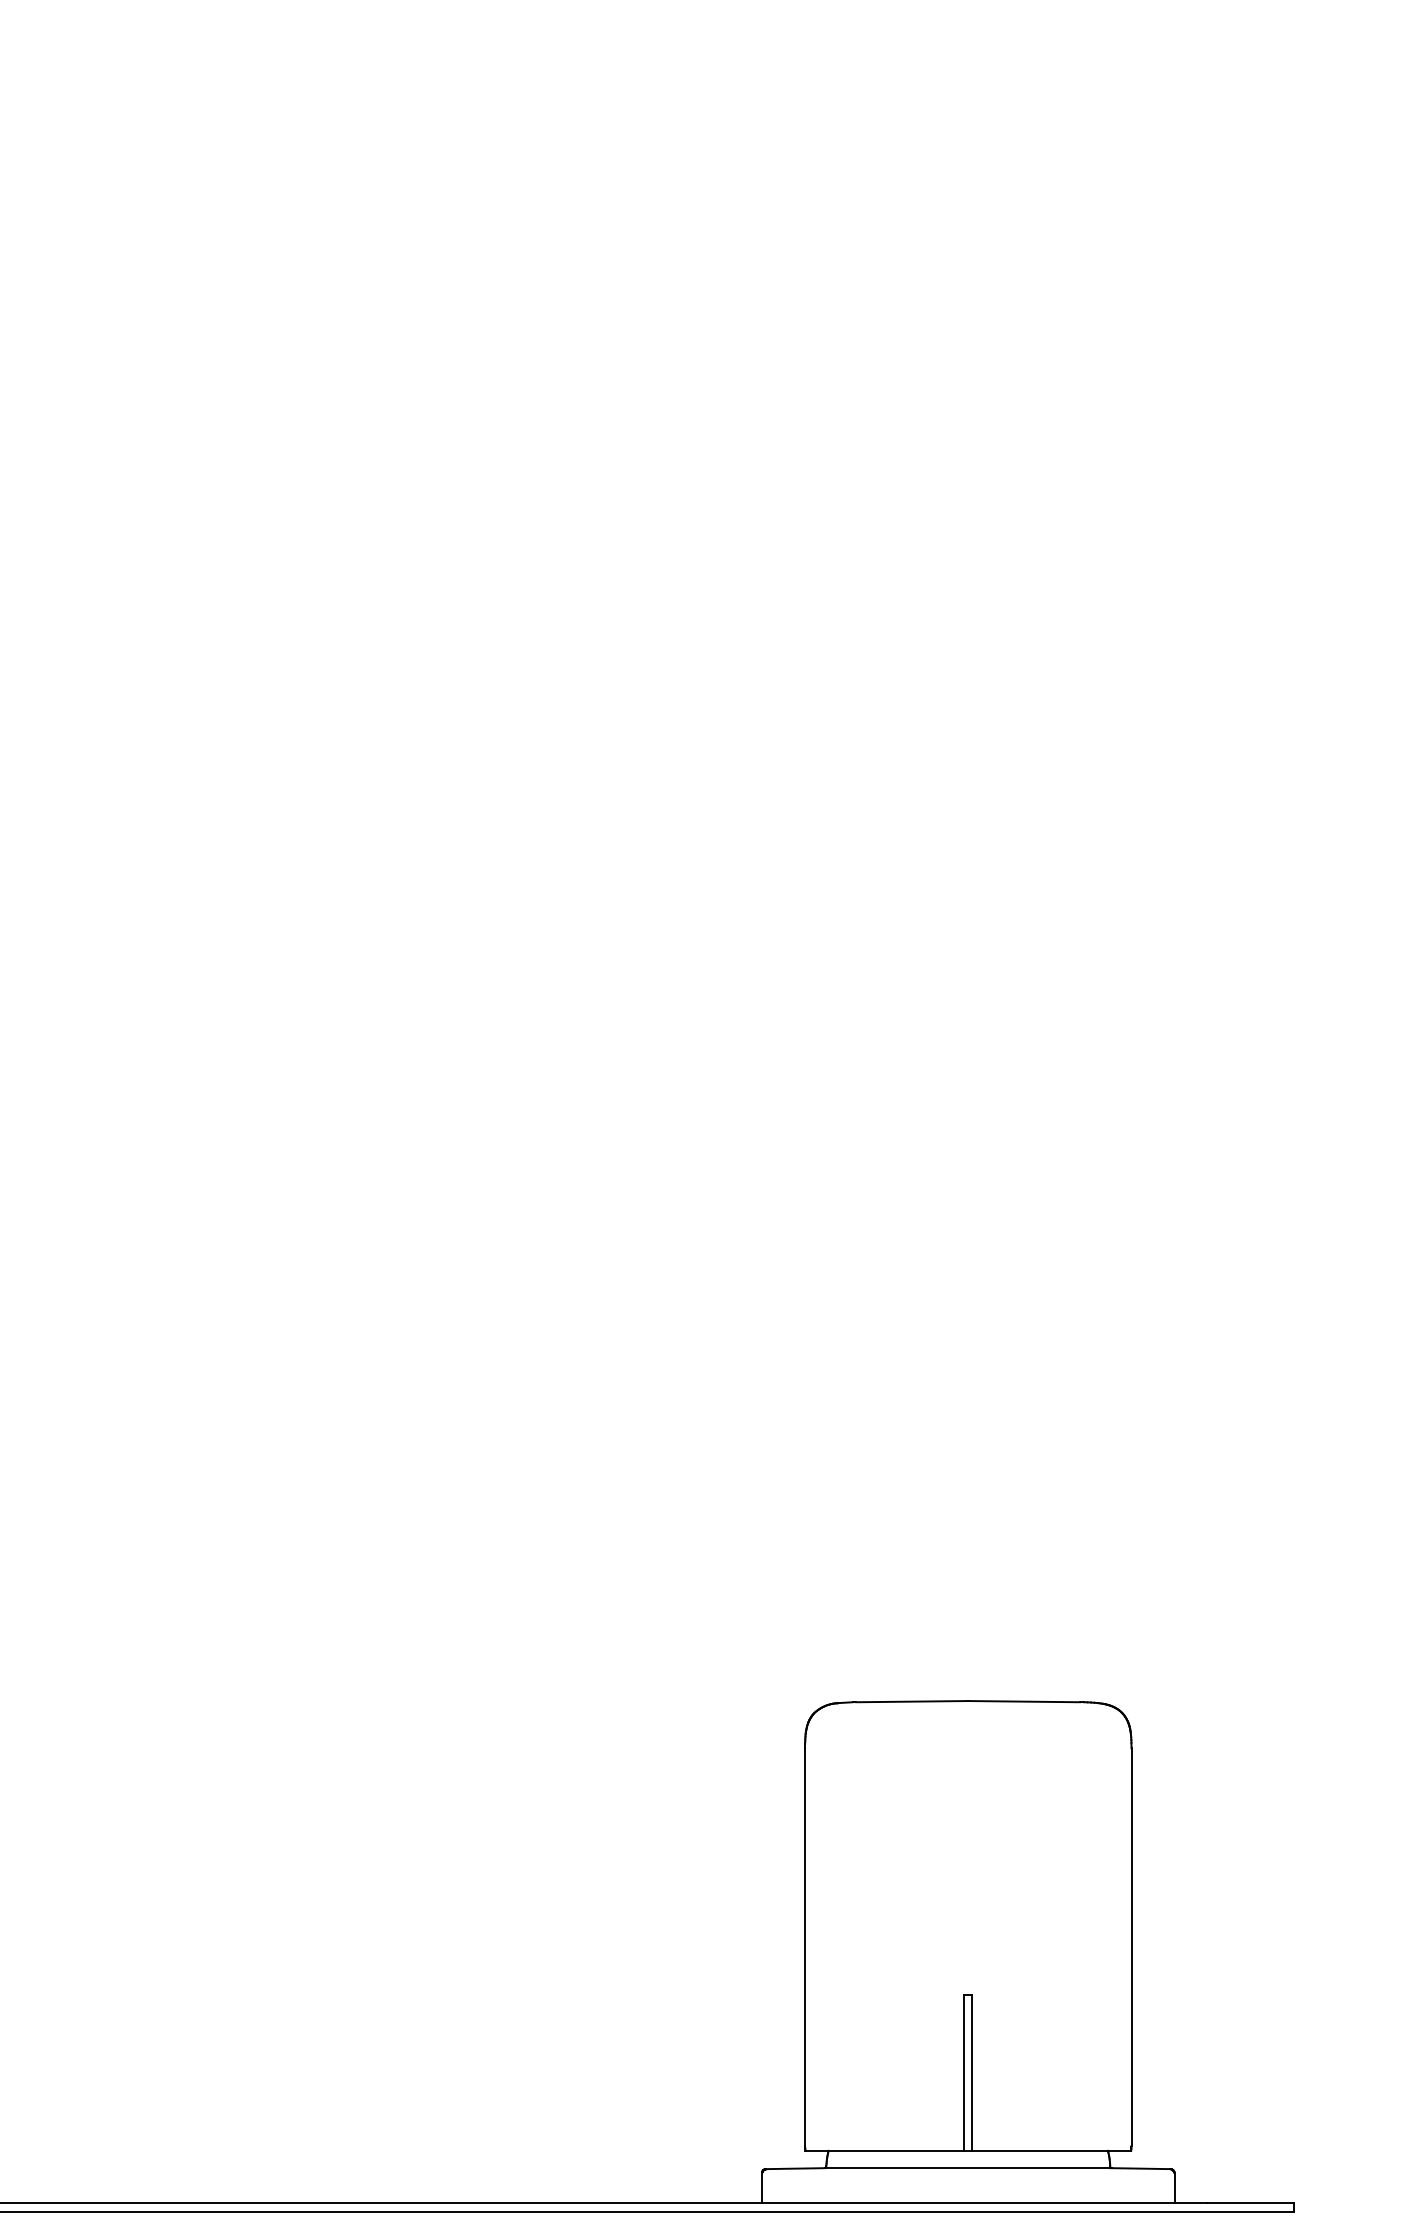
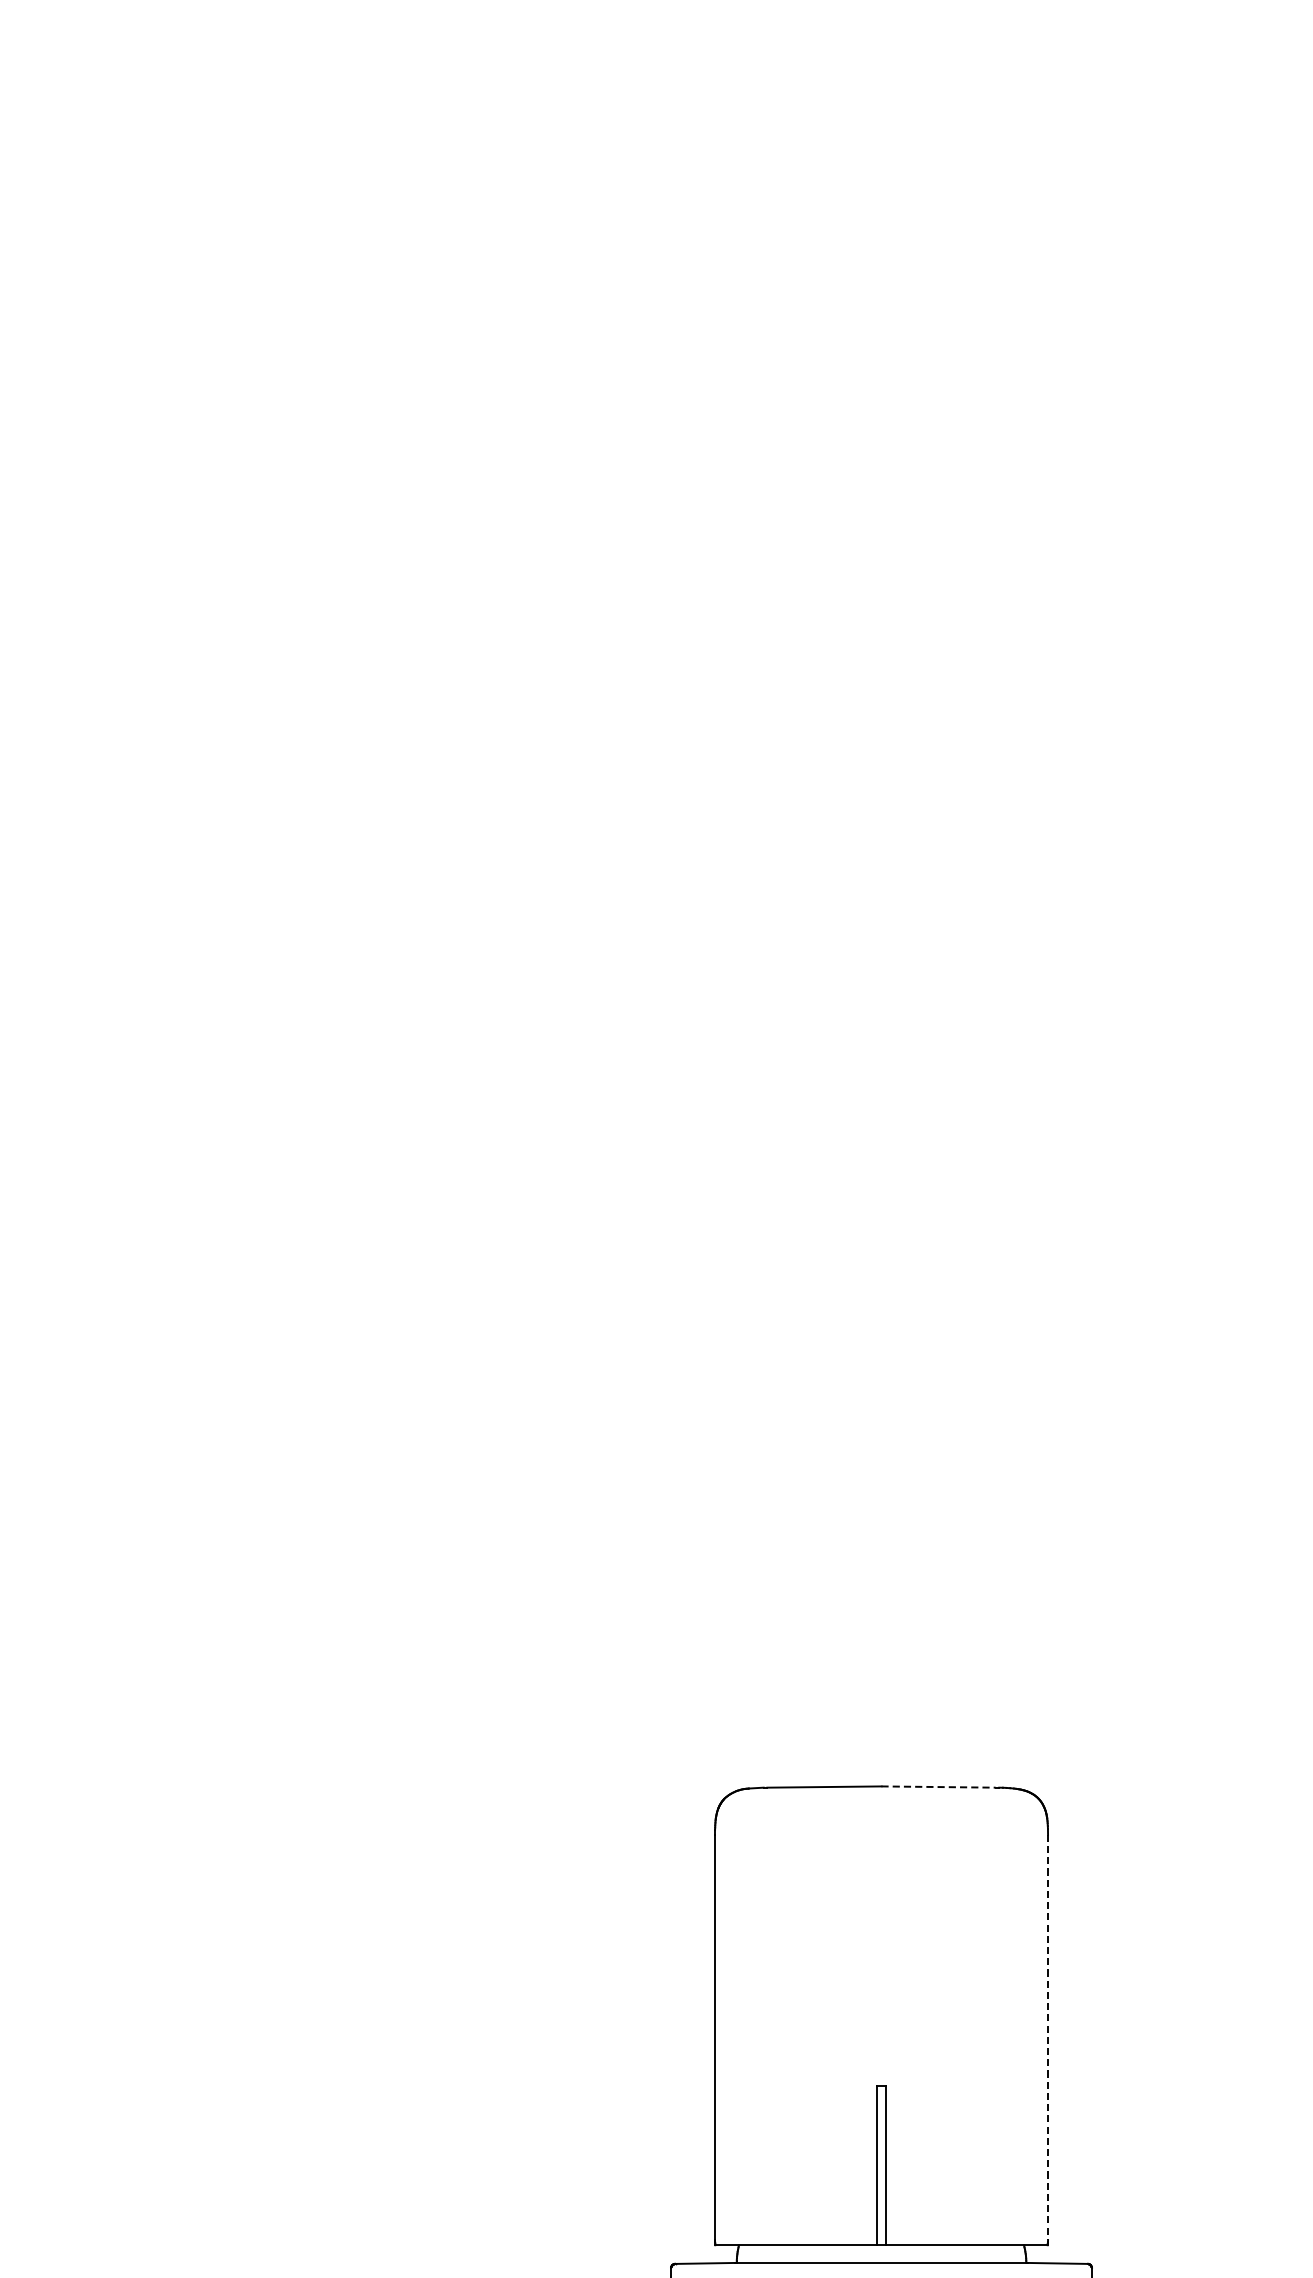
line: (1024, 1701) -> (938, 1786), solid -> dashed
line: (1131, 1947) -> (1048, 2037), solid -> dashed

